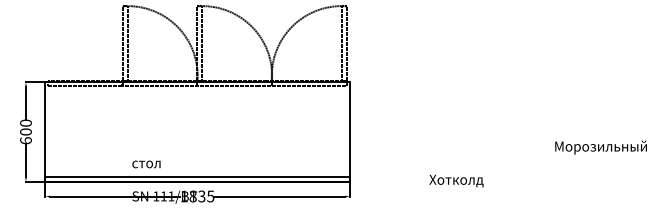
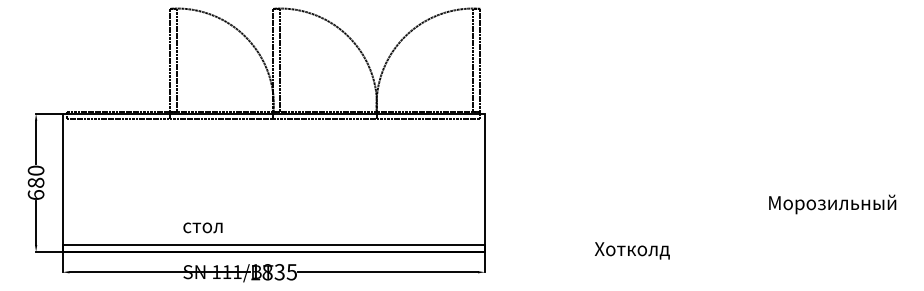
text: (25, 131) -> (35, 182), 600 -> 680

